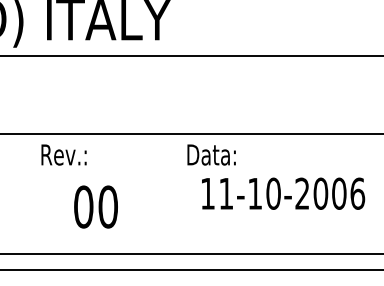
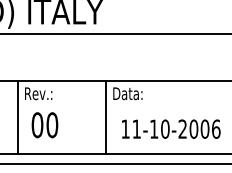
text: (283, 192) -> (171, 128), moved
line: (29, 194) -> (17, 117), added
line: (174, 194) -> (105, 117), added
text: (95, 207) -> (44, 125), moved

